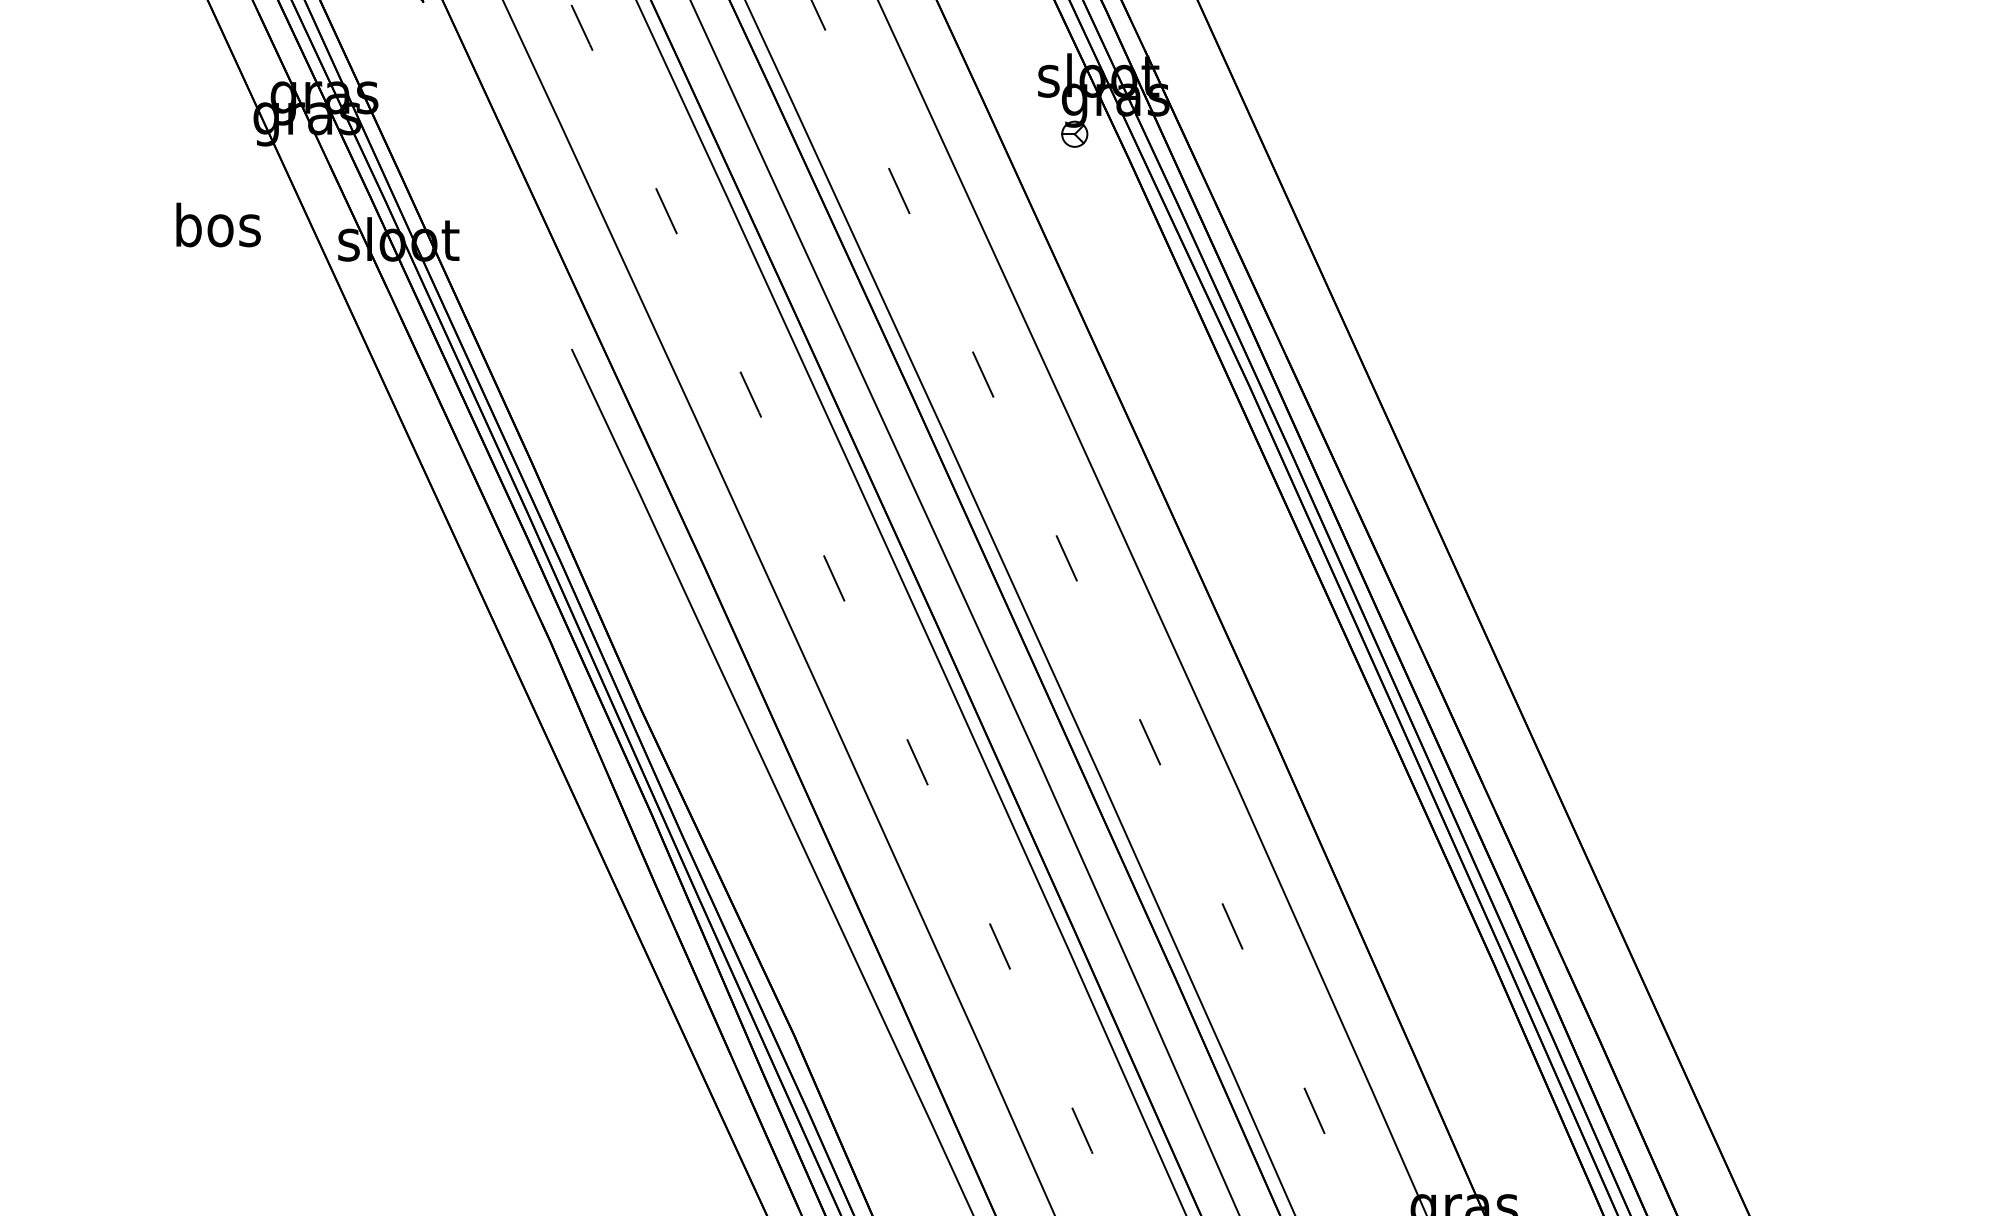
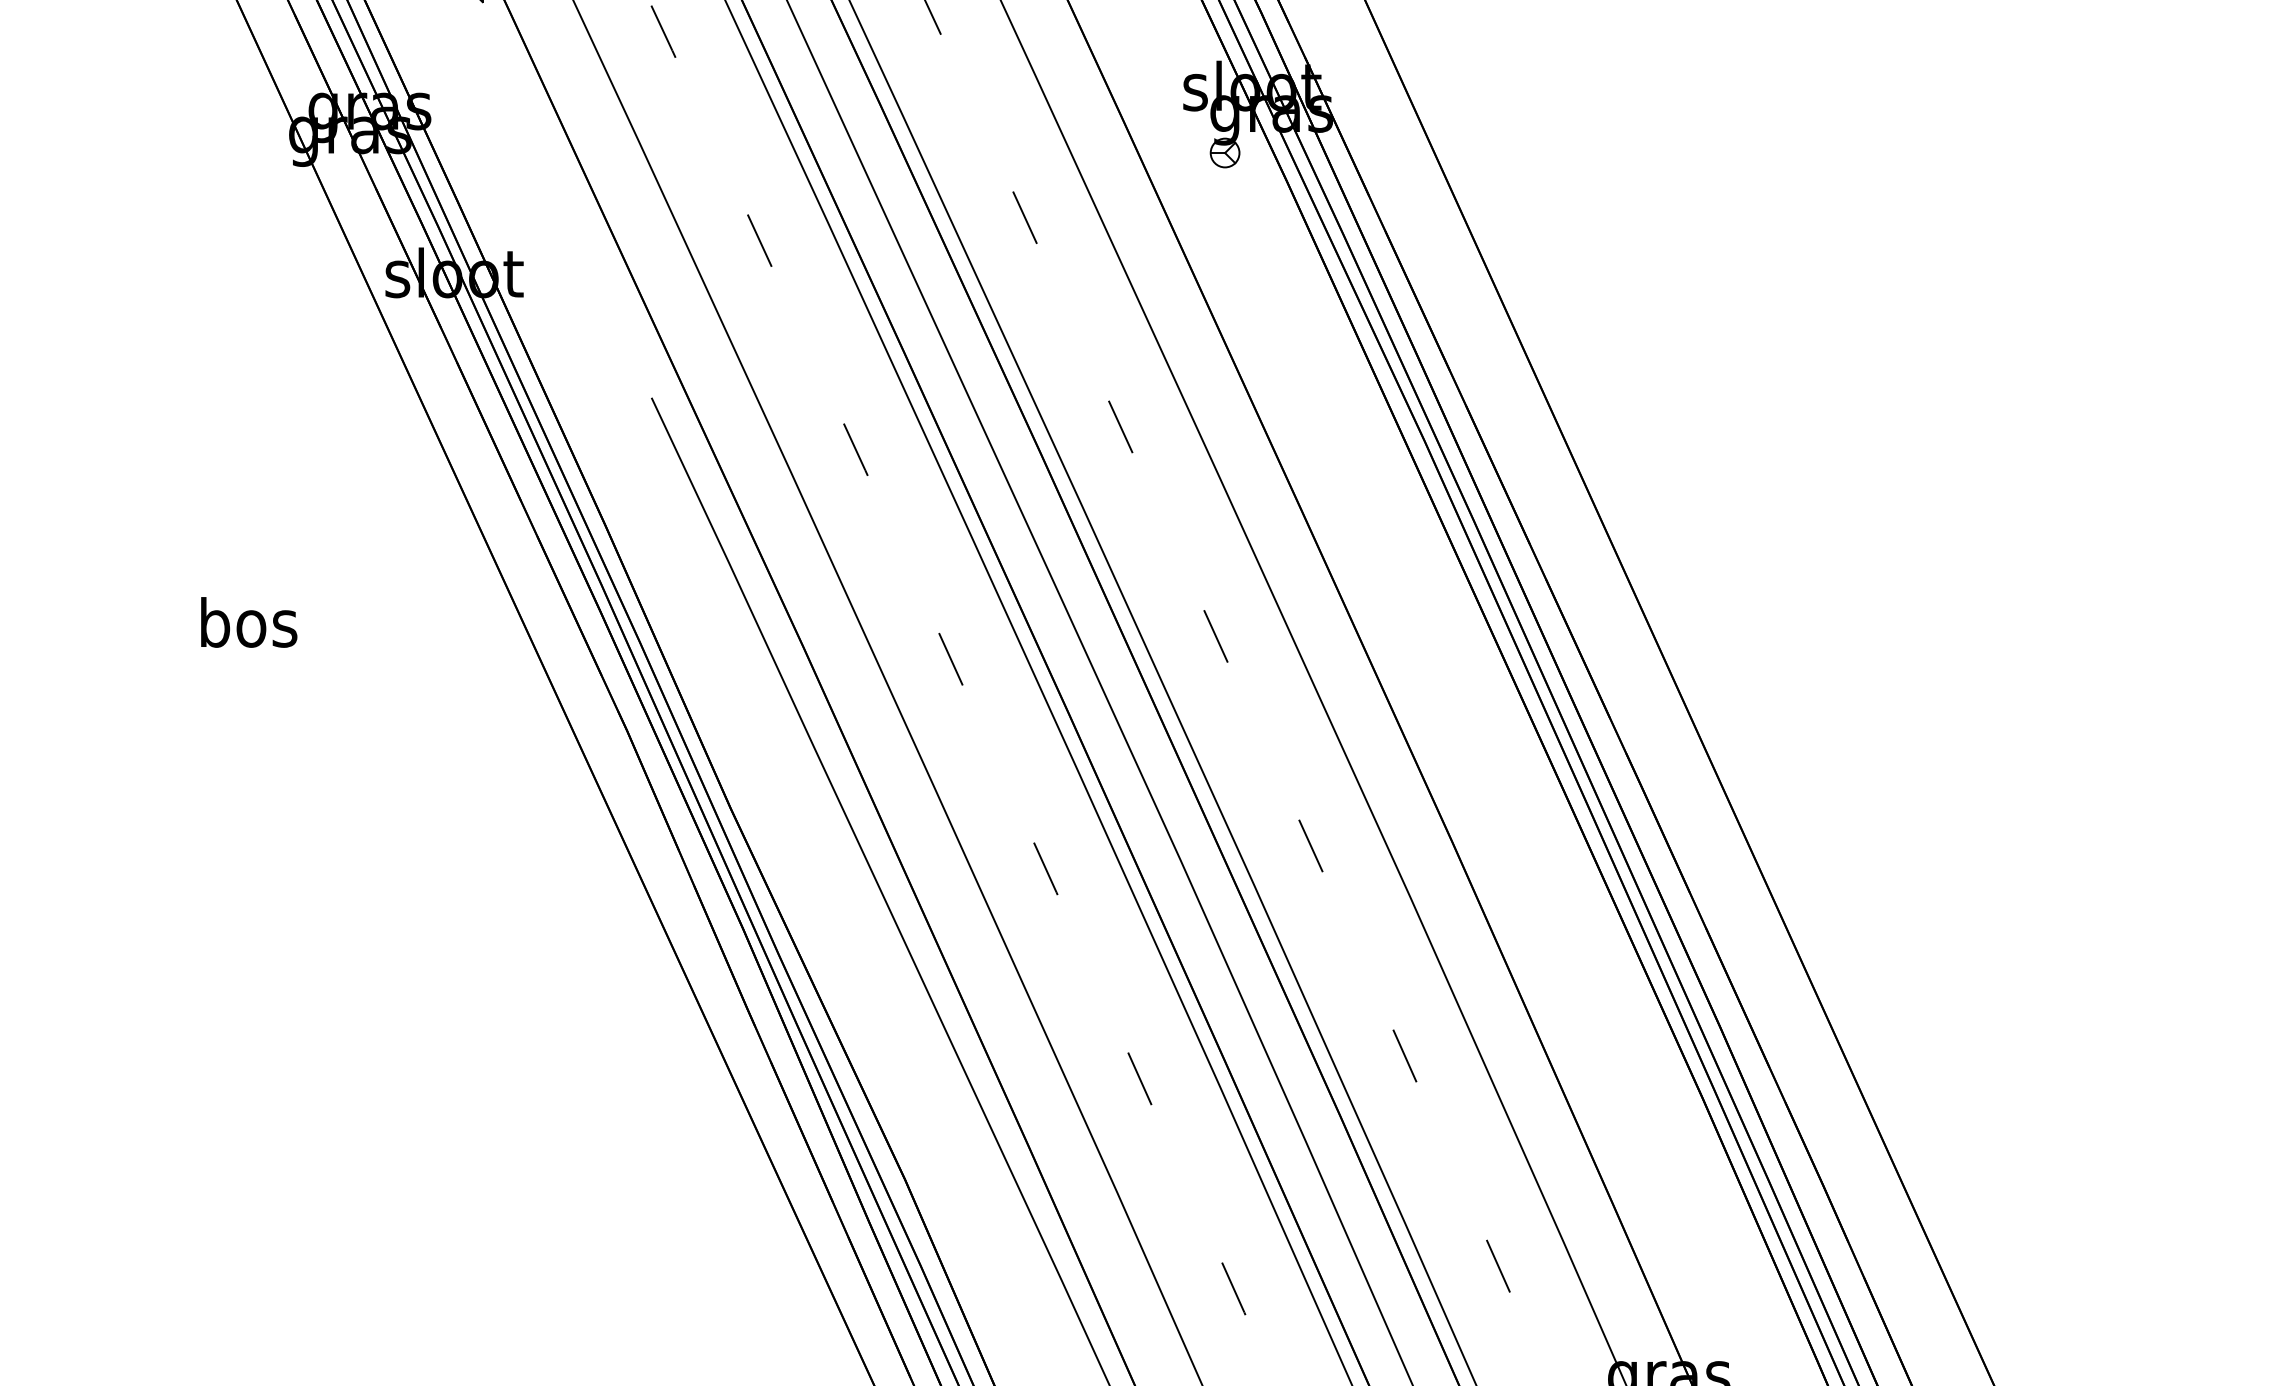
text: (218, 225) -> (249, 622), moved

